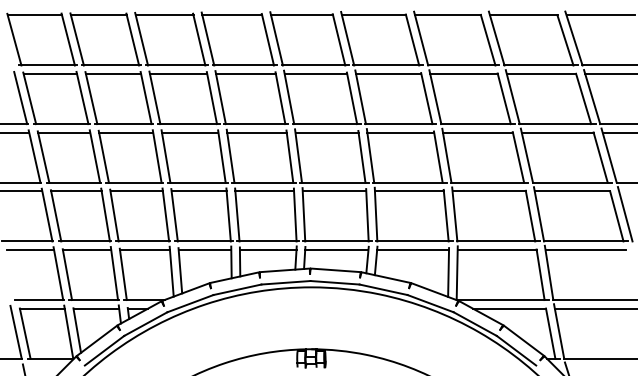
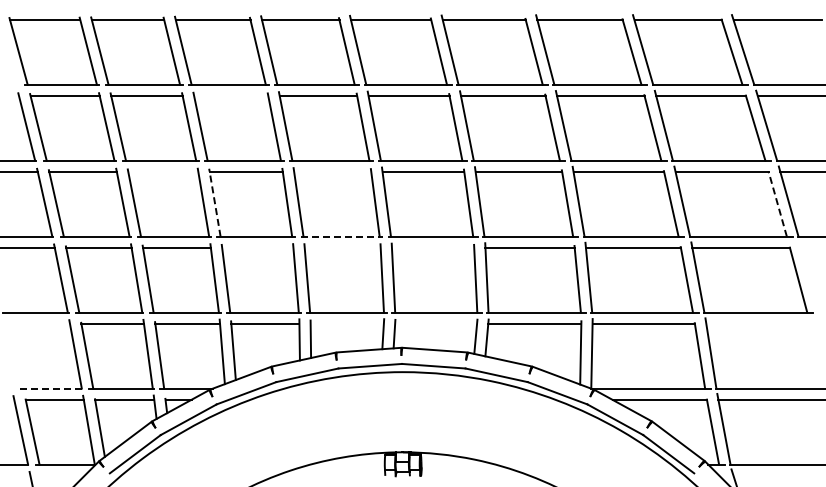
line: (178, 74) -> (231, 96), removed
line: (126, 132) -> (163, 171), removed
line: (256, 132) -> (332, 171), removed
line: (165, 156) -> (214, 202), solid -> dashed
line: (600, 157) -> (777, 204), solid -> dashed
line: (264, 182) -> (342, 236), solid -> dashed
line: (198, 191) -> (257, 247), removed
line: (264, 191) -> (342, 247), removed
line: (334, 191) -> (432, 247), removed
line: (625, 214) -> (809, 277), removed
line: (30, 249) -> (39, 323), removed
line: (267, 249) -> (346, 323), removed
line: (337, 249) -> (436, 323), removed
line: (585, 249) -> (758, 323), removed
line: (39, 299) -> (51, 388), solid -> dashed

